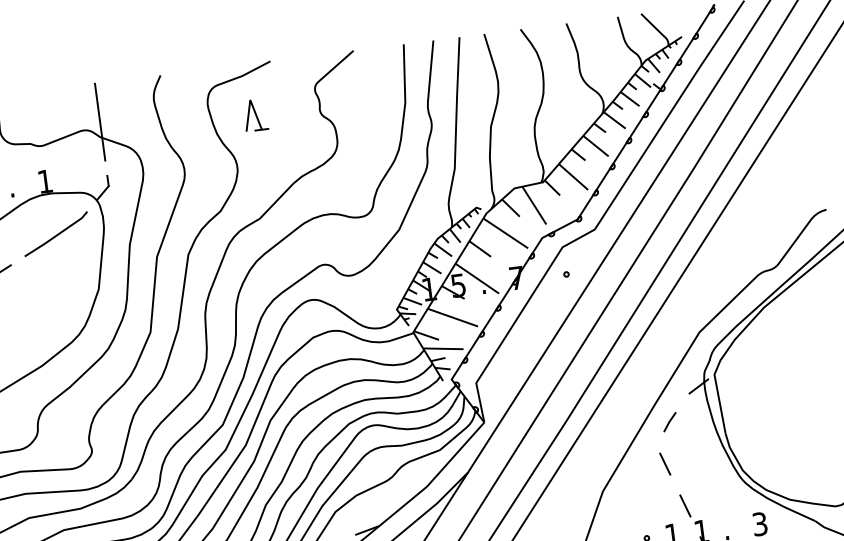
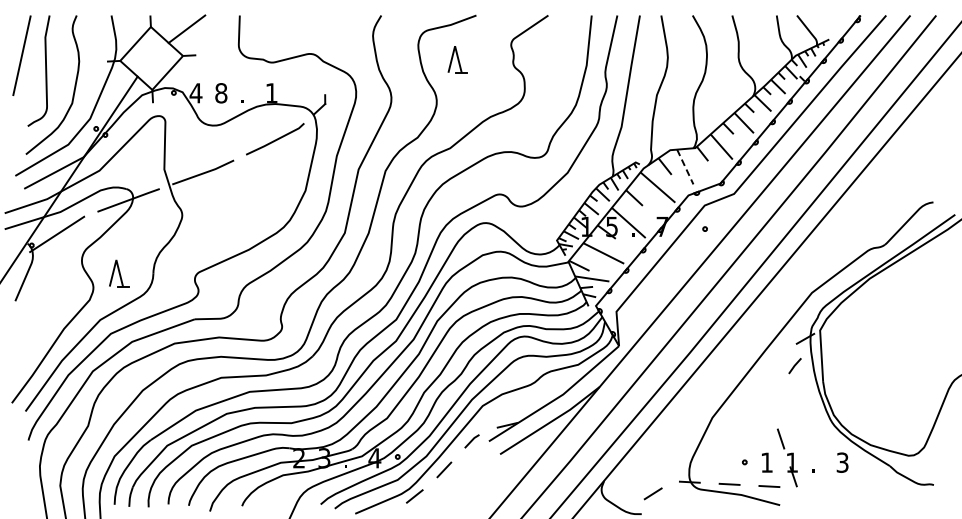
line: (99, 122) -> (324, 48), removed
line: (534, 206) -> (685, 167), solid -> dashed
line: (669, 422) -> (794, 366), moved
line: (665, 463) -> (768, 400), removed

